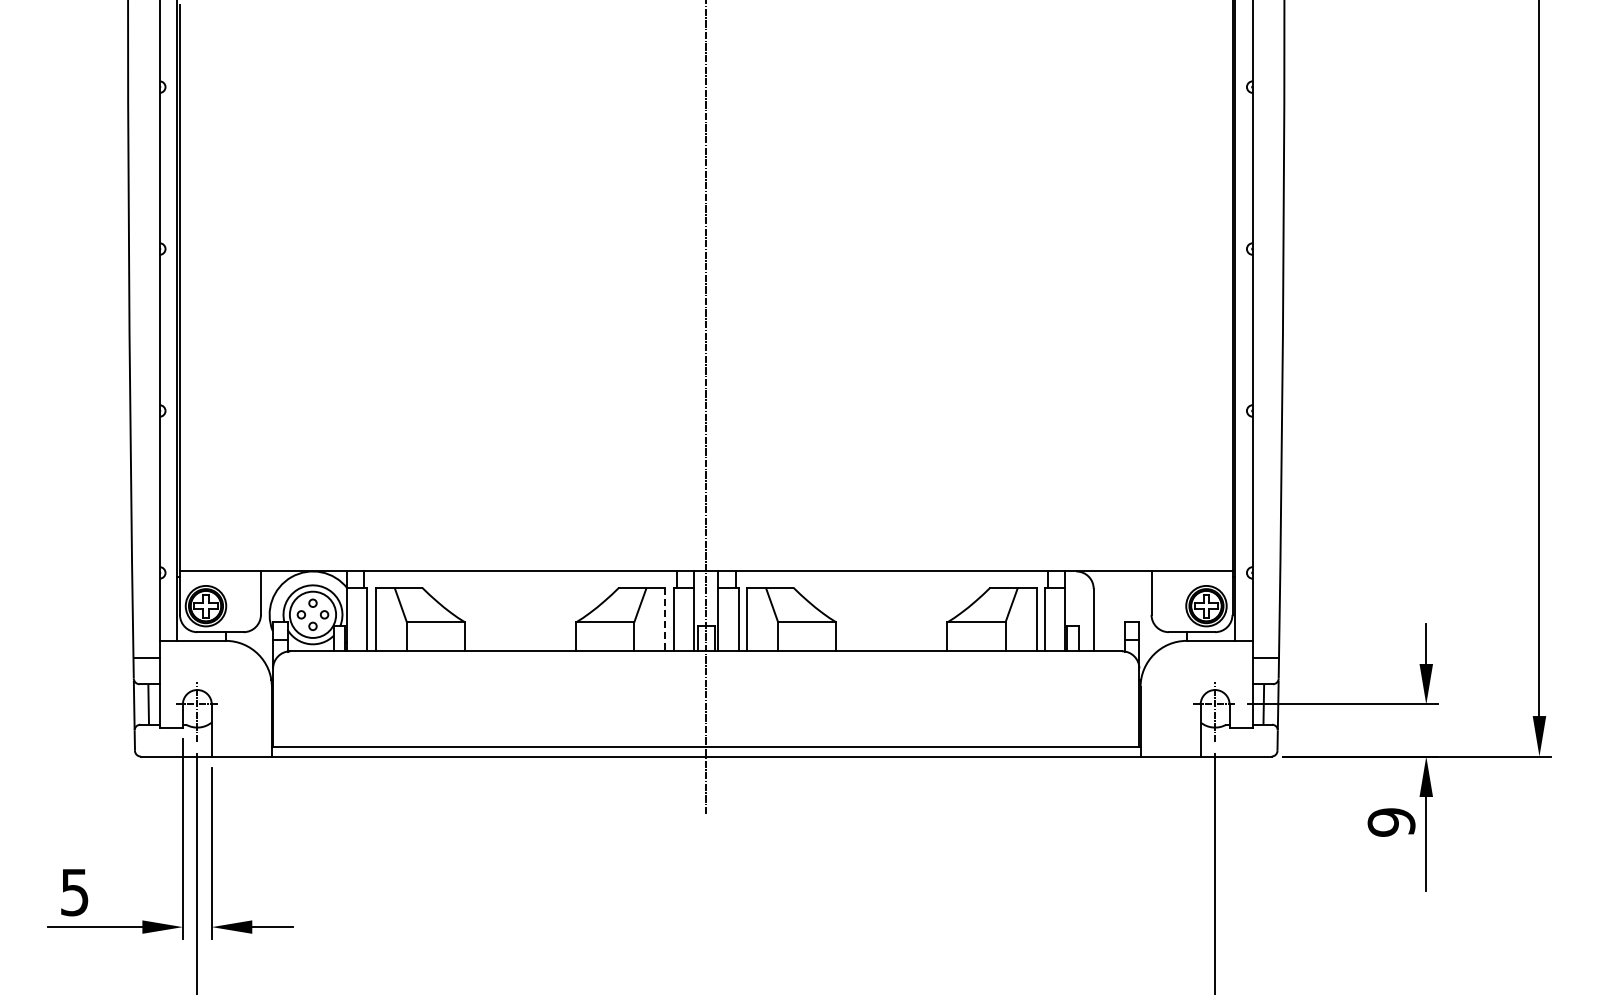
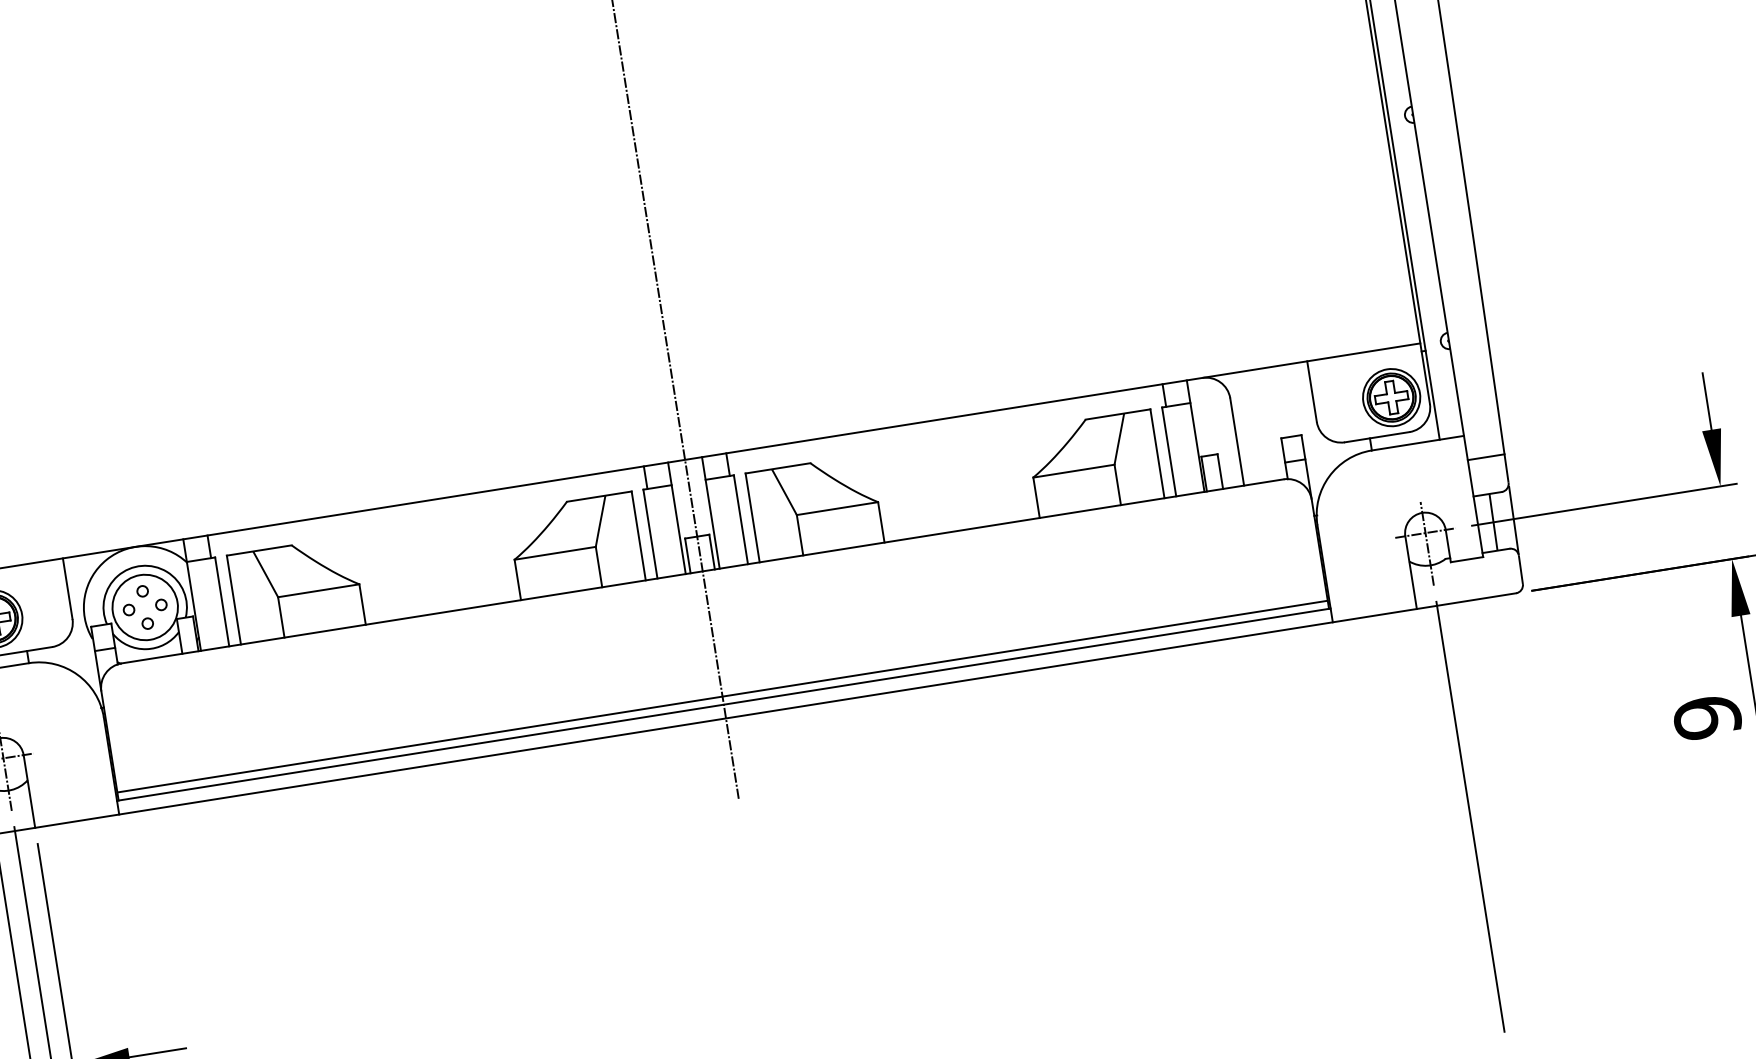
line: (665, 619) -> (638, 535), dashed -> solid
line: (706, 740) -> (722, 695), added
text: (1391, 822) -> (1707, 717), moved

